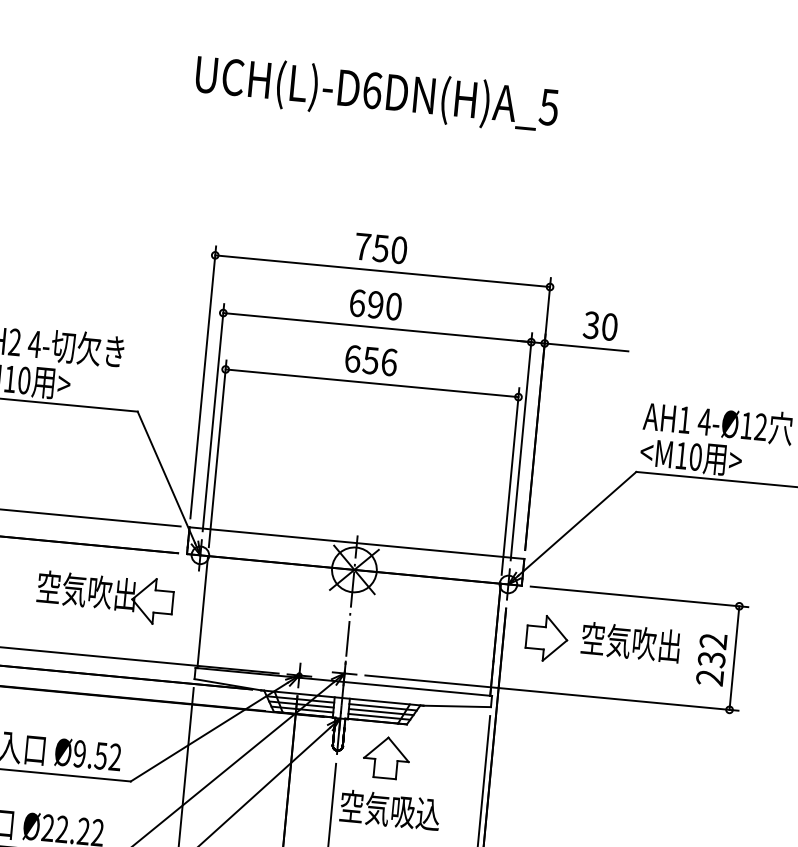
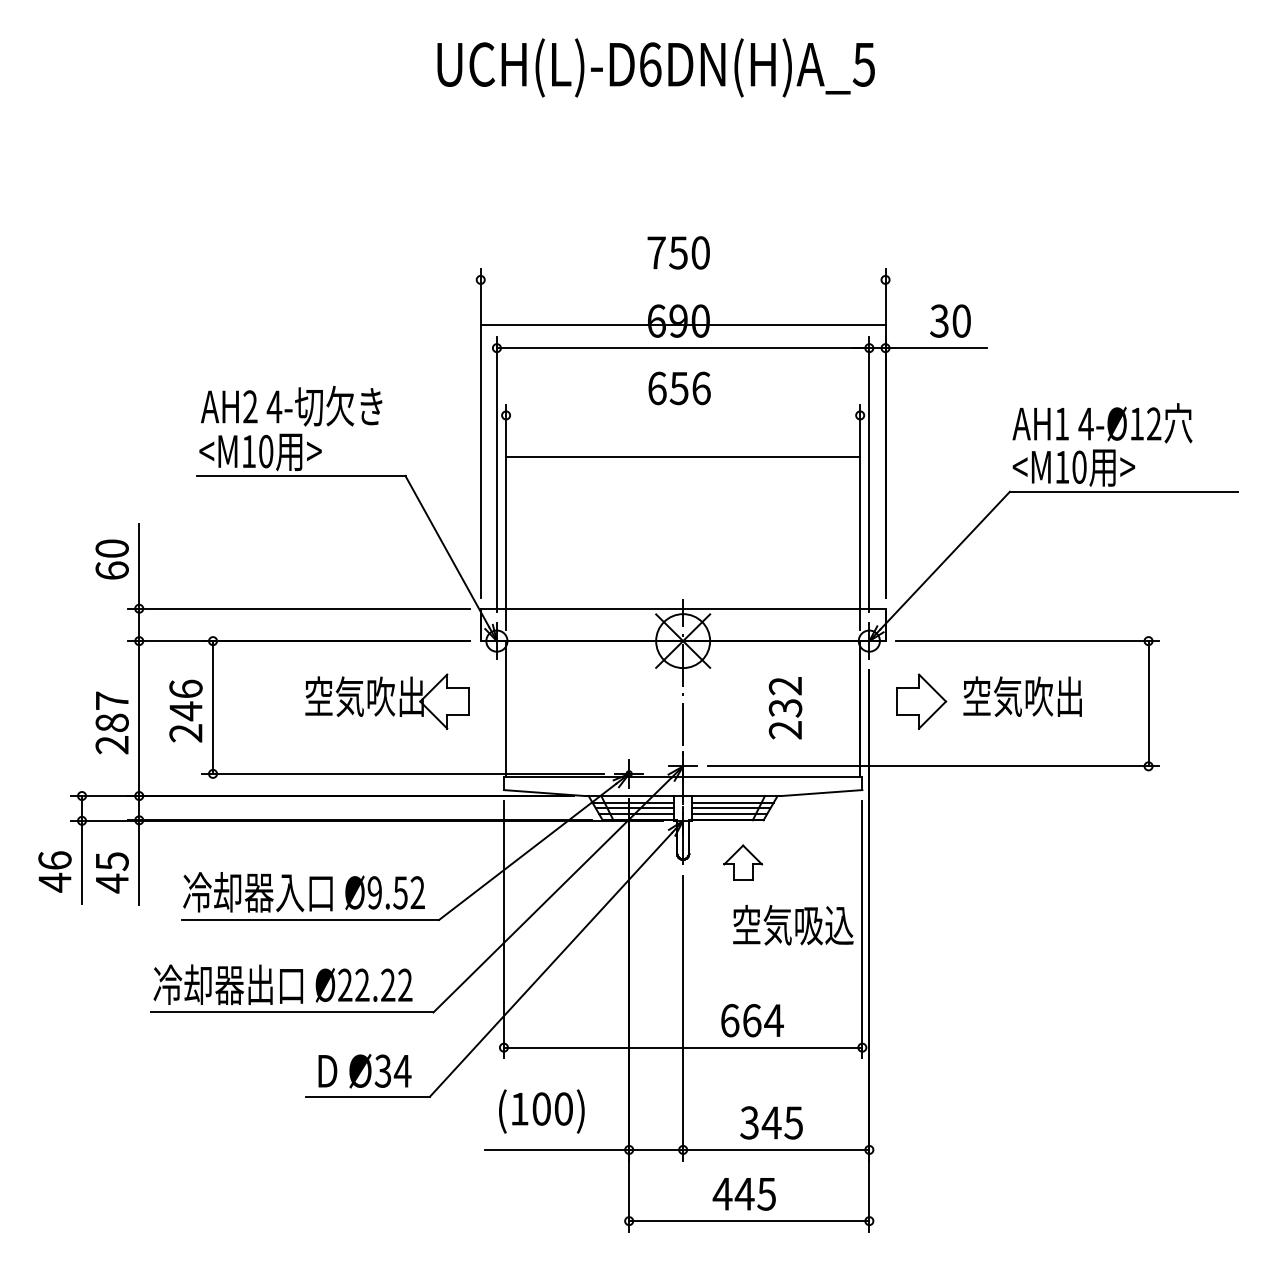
line: (382, 270) -> (682, 324), moved
line: (372, 383) -> (683, 457), moved
text: (711, 659) -> (785, 708), moved
part: (387, 757) -> (743, 862), size x0.7
text: (390, 809) -> (793, 924), moved

